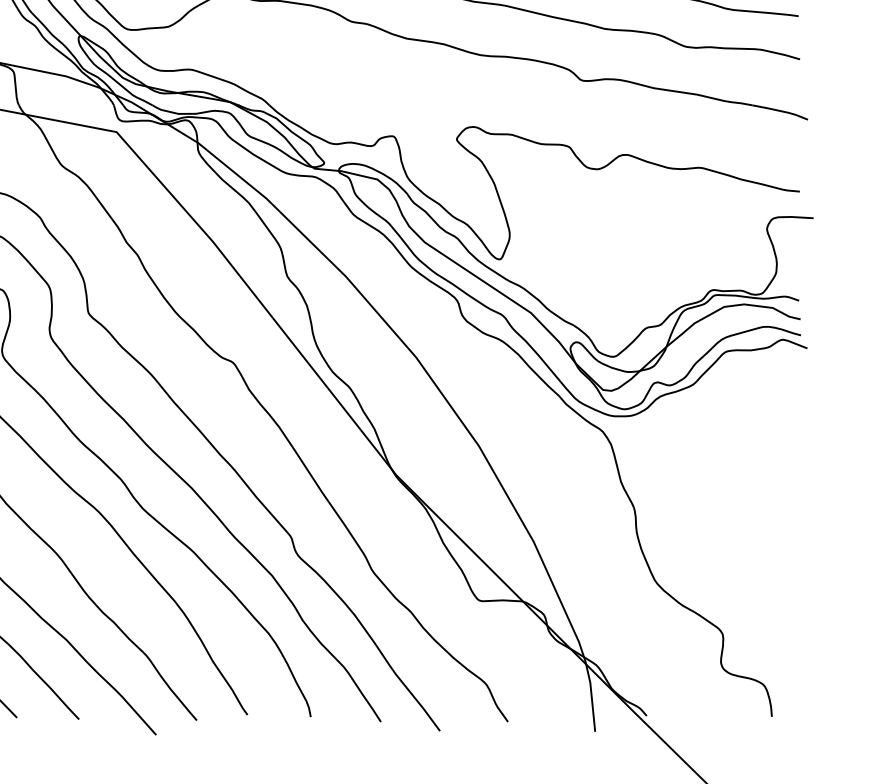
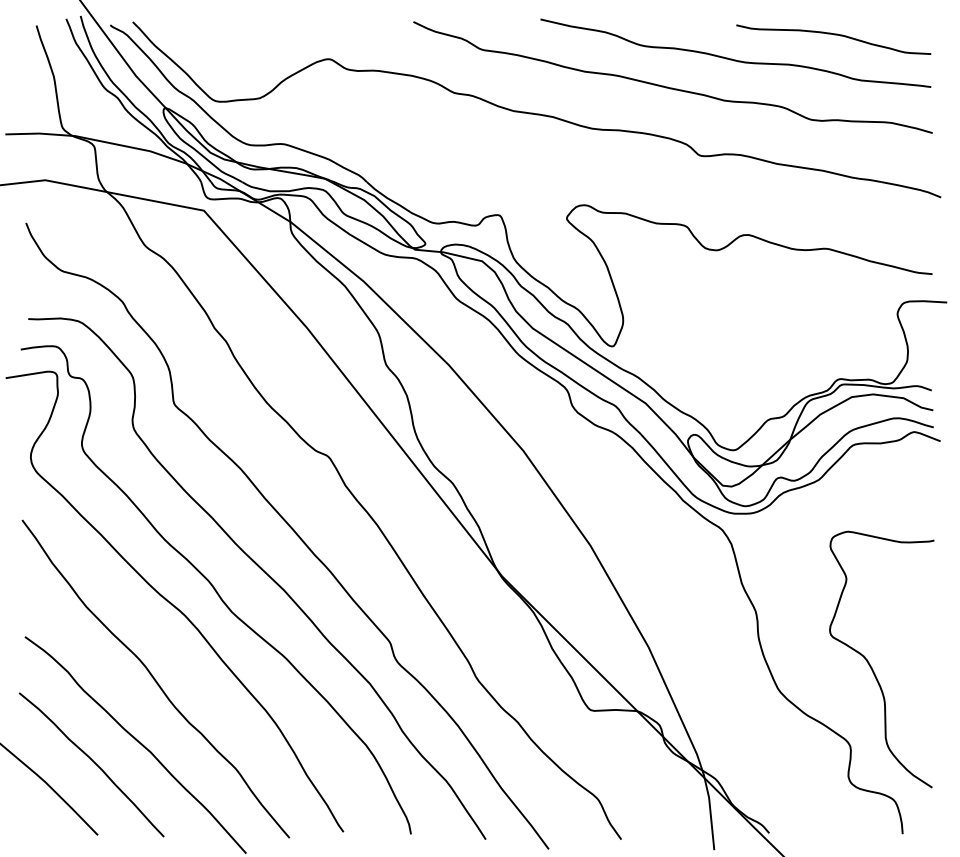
curve: (742, 558) -> (871, 665), added

